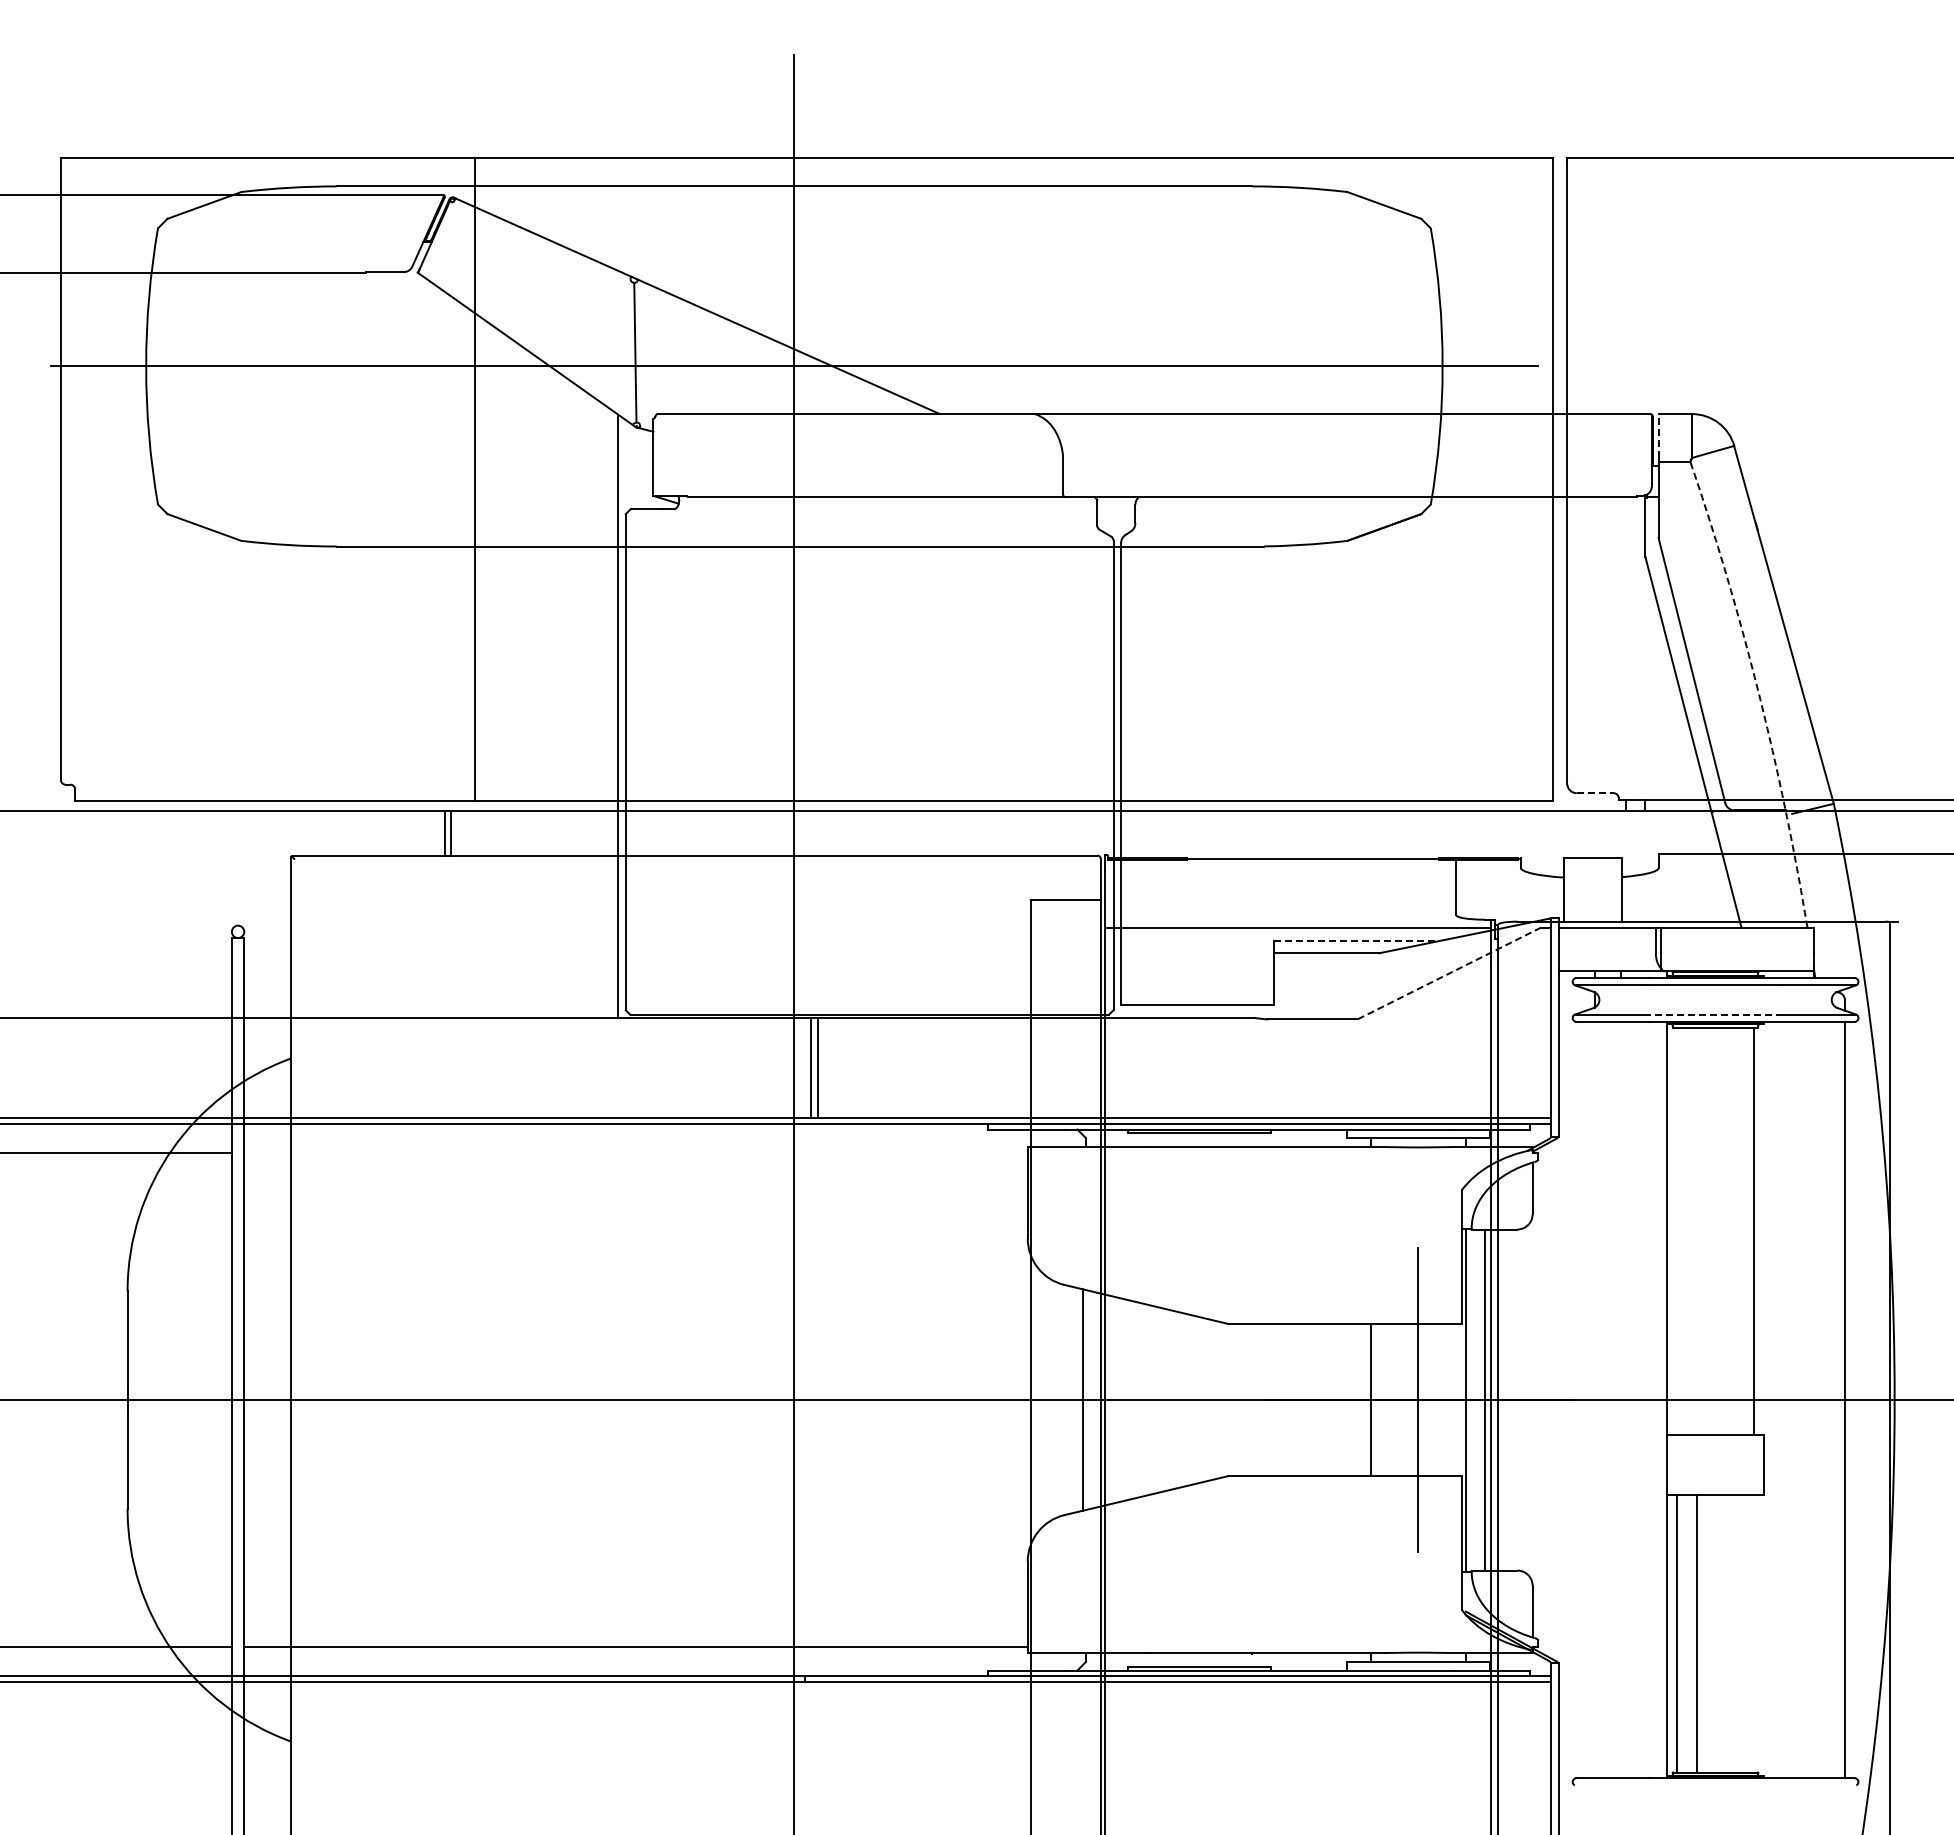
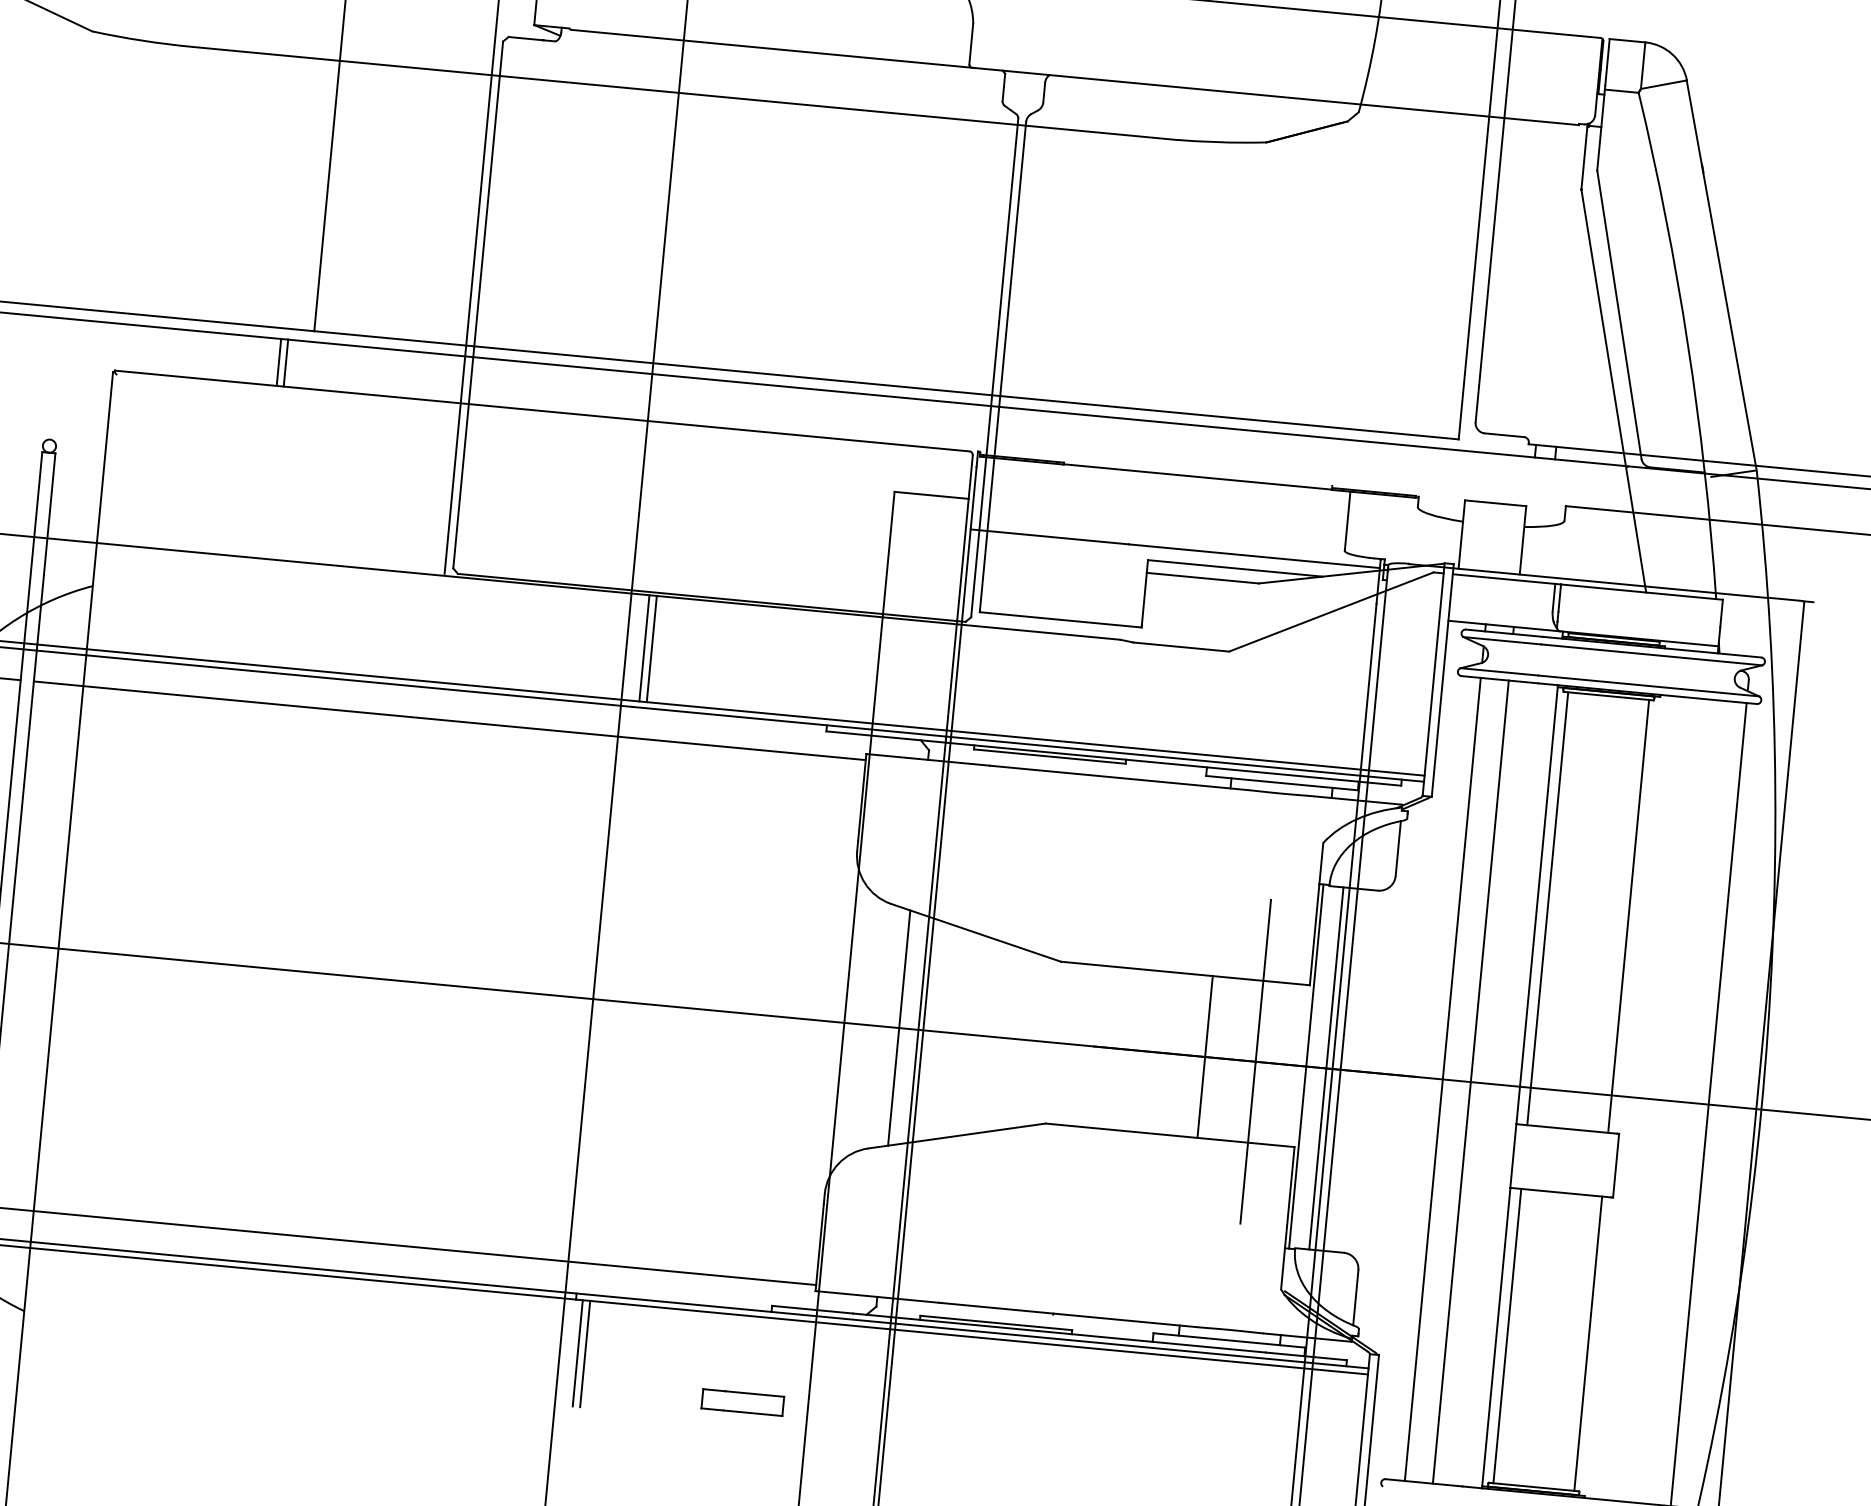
line: (1658, 436) -> (1607, 62), dashed -> solid
arc: (1758, 692) -> (1687, 344), dashed -> solid
line: (1595, 793) -> (1504, 435), dashed -> solid
line: (1356, 941) -> (1236, 568), dashed -> solid
line: (1449, 973) -> (1331, 612), dashed -> solid
line: (1715, 1014) -> (1609, 682), dashed -> solid
line: (635, 1152) -> (449, 720), added
line: (1677, 1231) -> (1547, 908), added
line: (1594, 1399) -> (1442, 1078), added
line: (1620, 1399) -> (1470, 1081), added
line: (1696, 1633) -> (1588, 1343), moved
line: (811, 1732) -> (578, 1353), added
line: (818, 1732) -> (585, 1354), added
part: (969, 1763) -> (742, 1402), added

